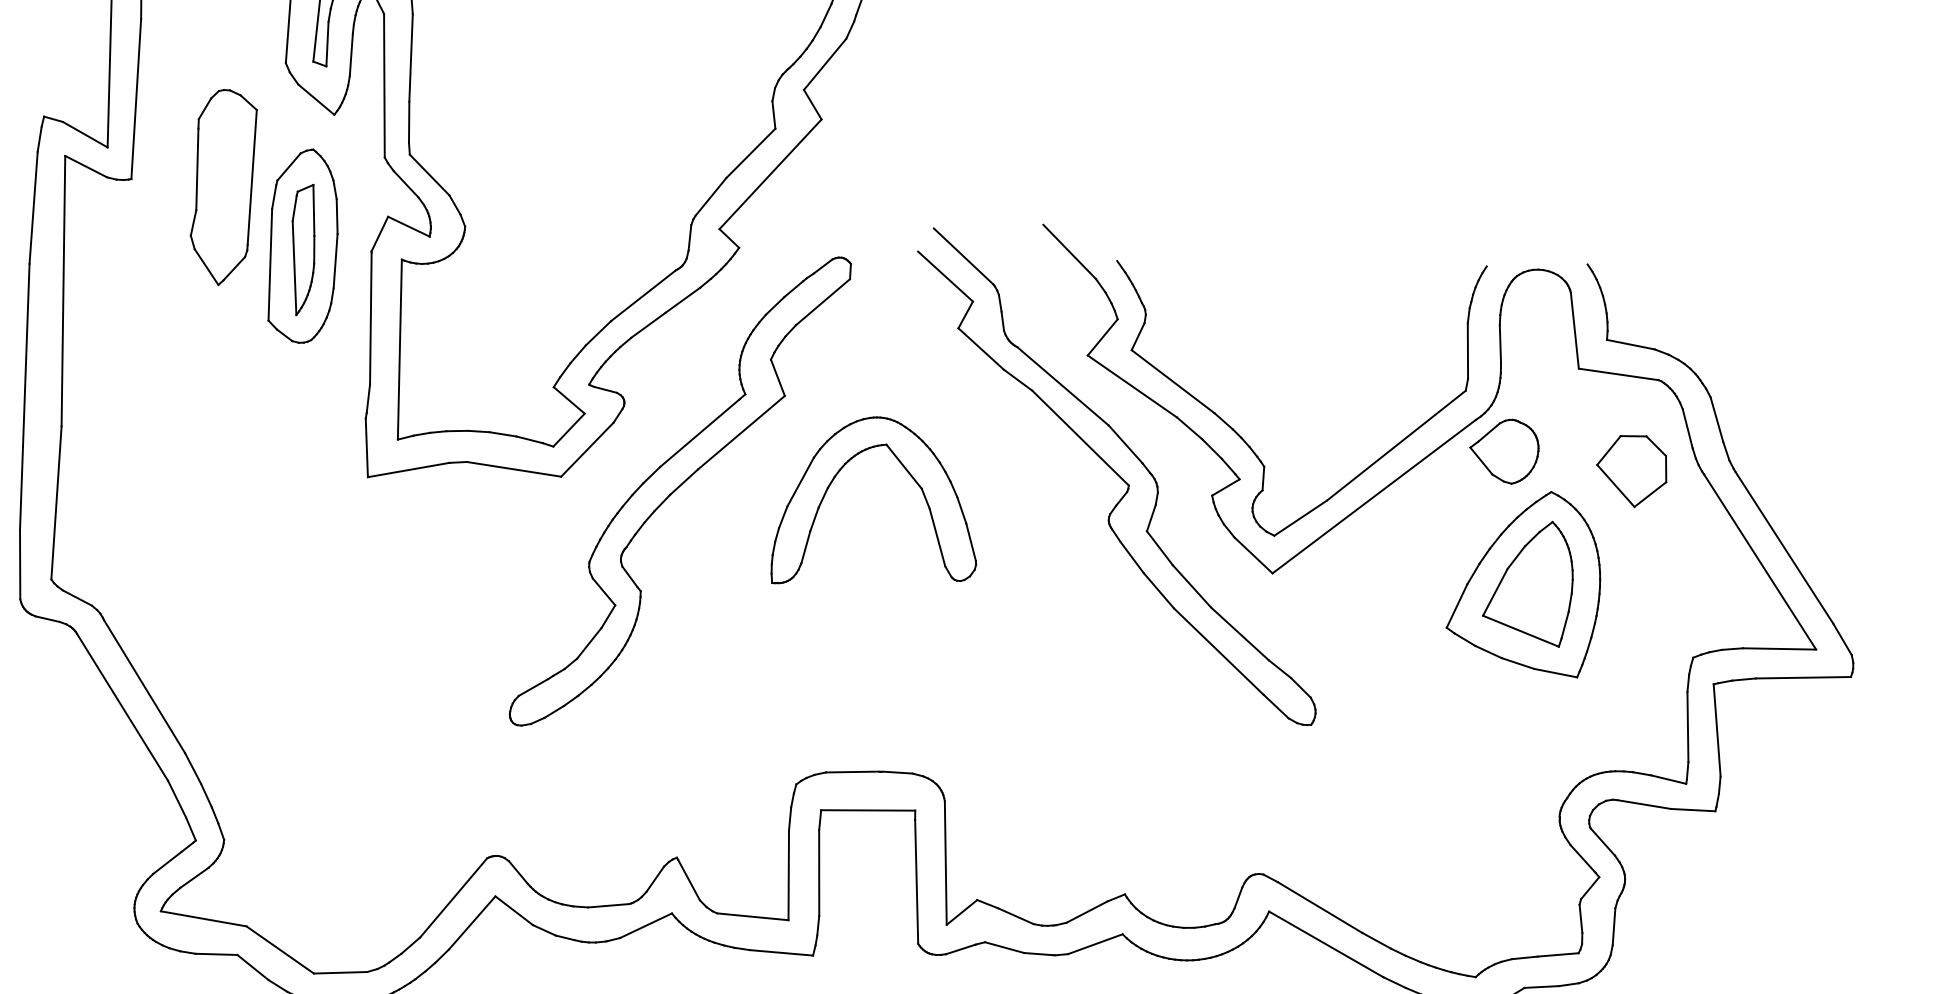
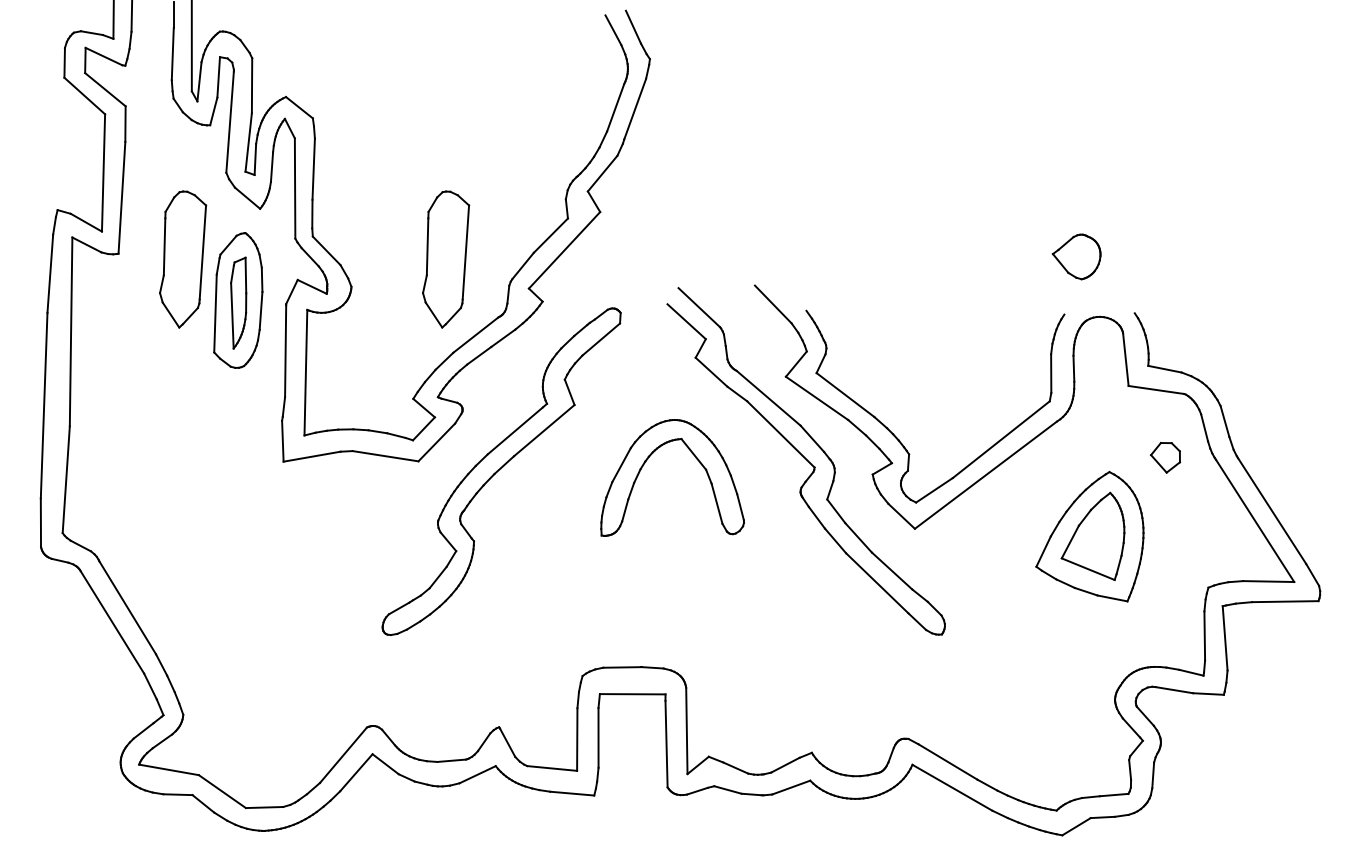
part: (601, 187) -> (446, 259), added
part: (1504, 451) -> (1076, 256), moved
part: (1631, 471) -> (1165, 457), size x0.6
part: (906, 472) -> (695, 458), moved

